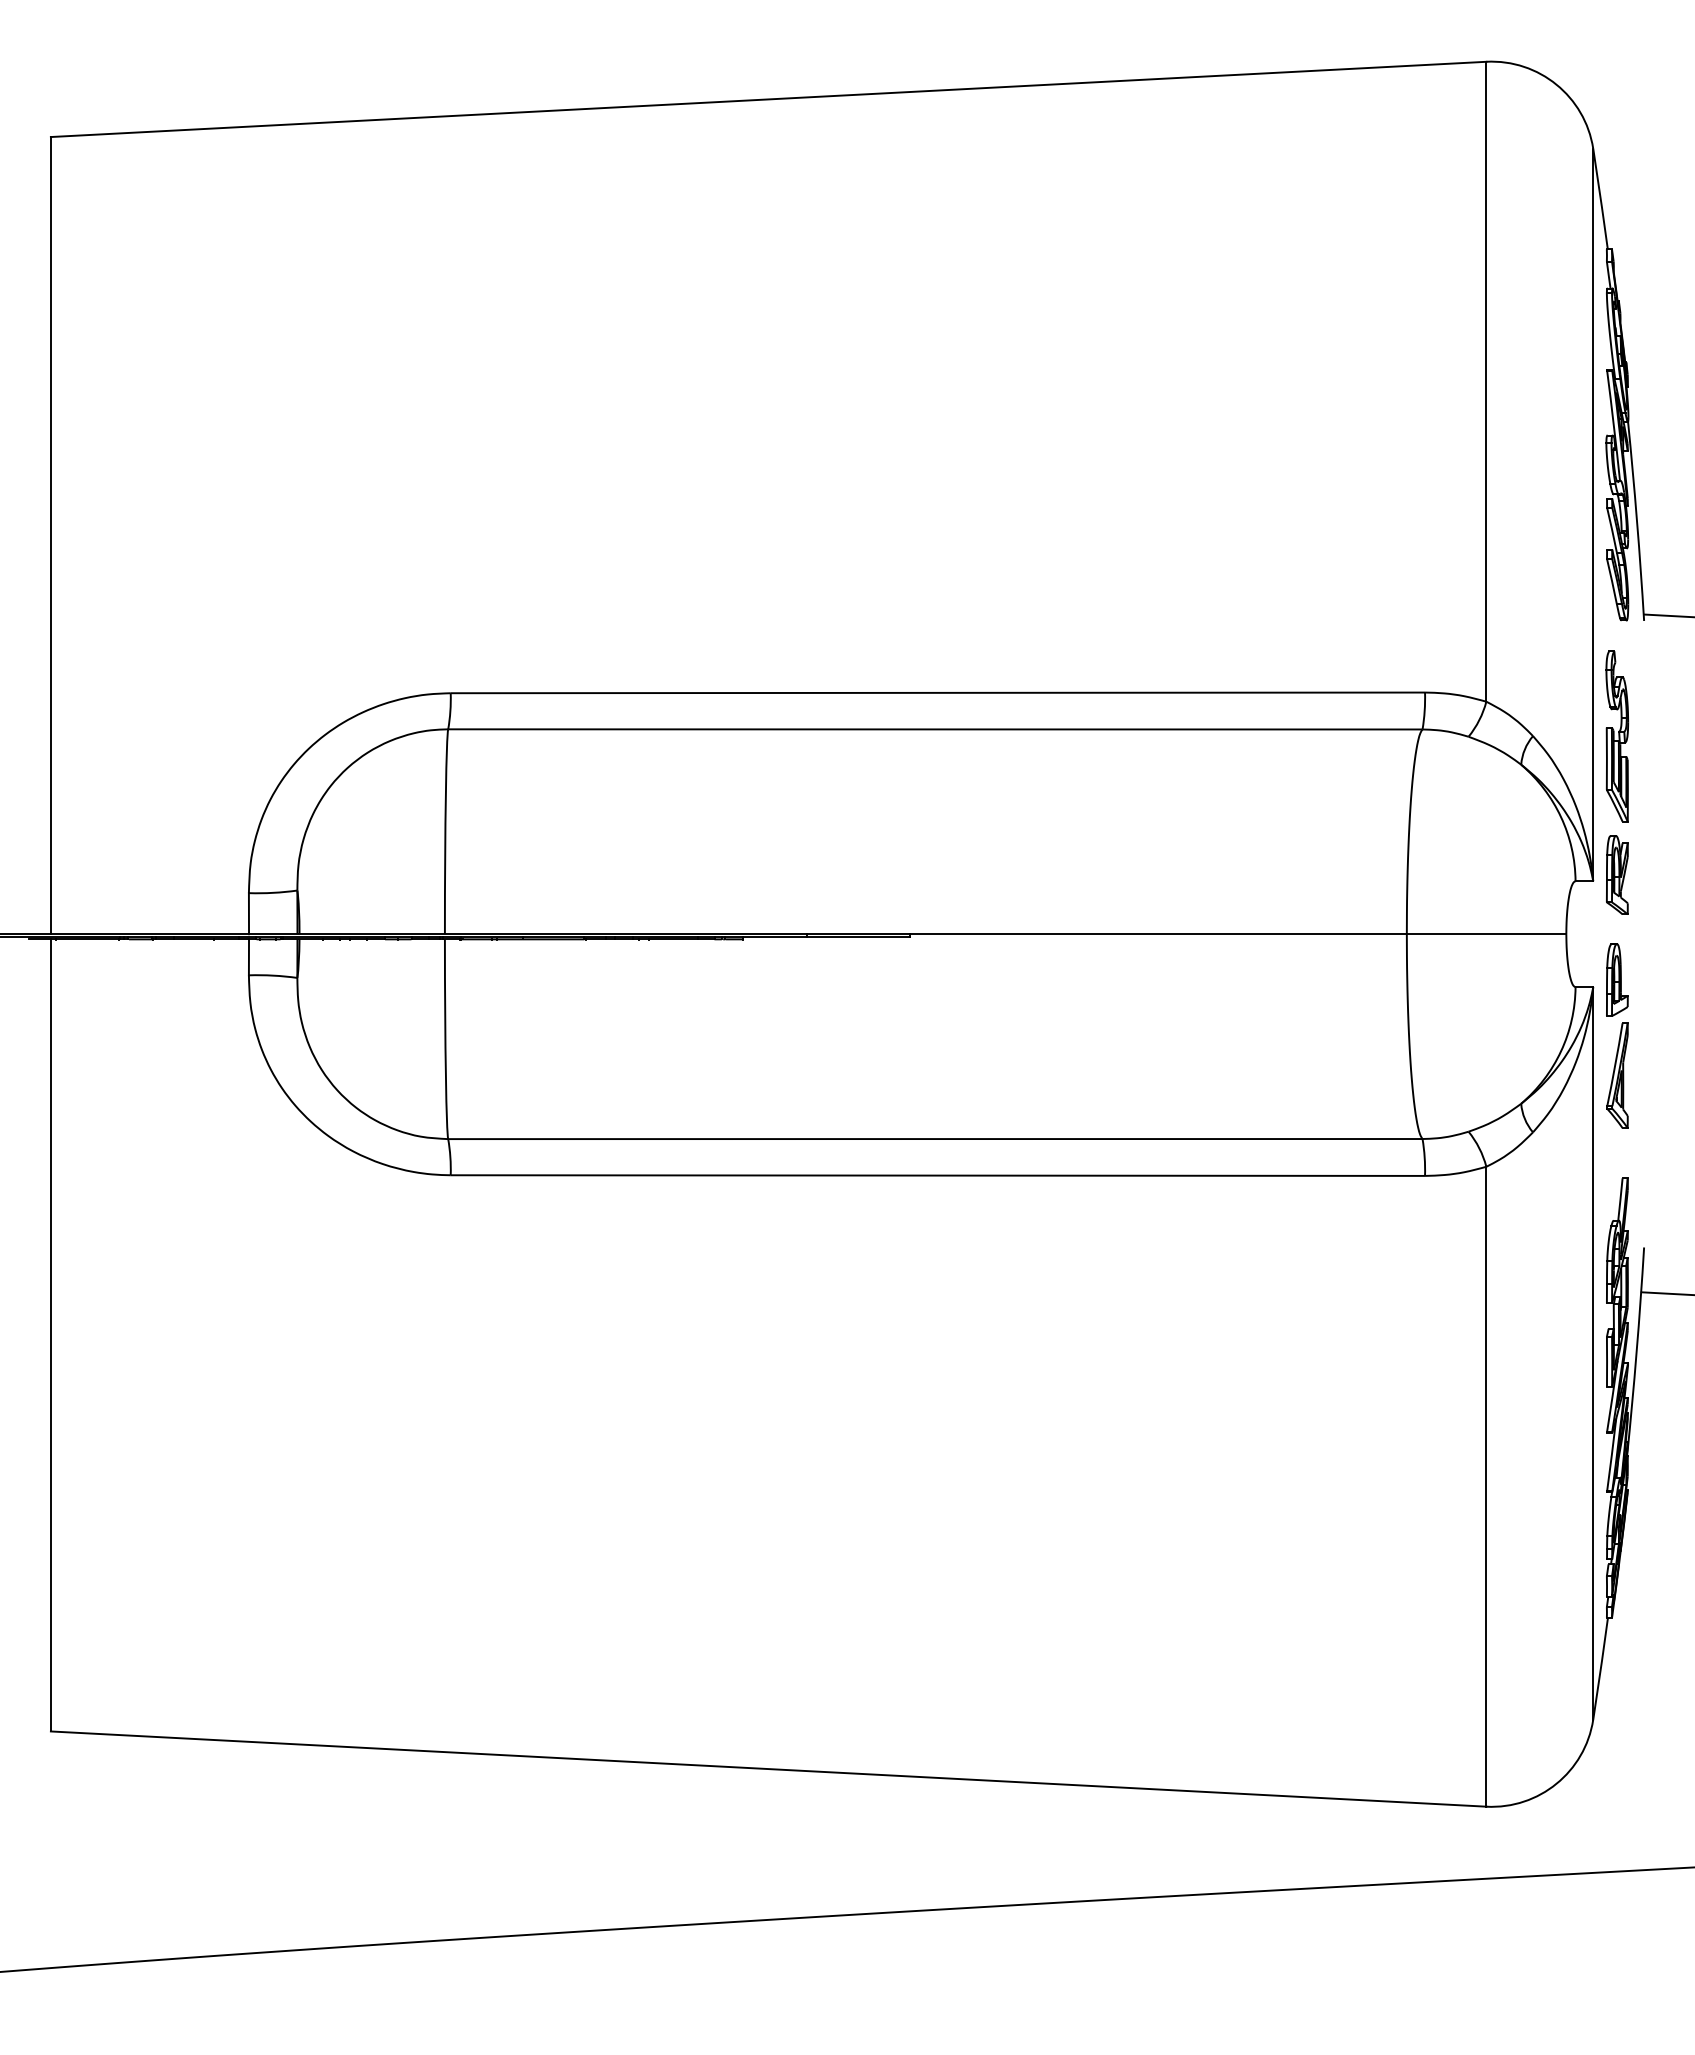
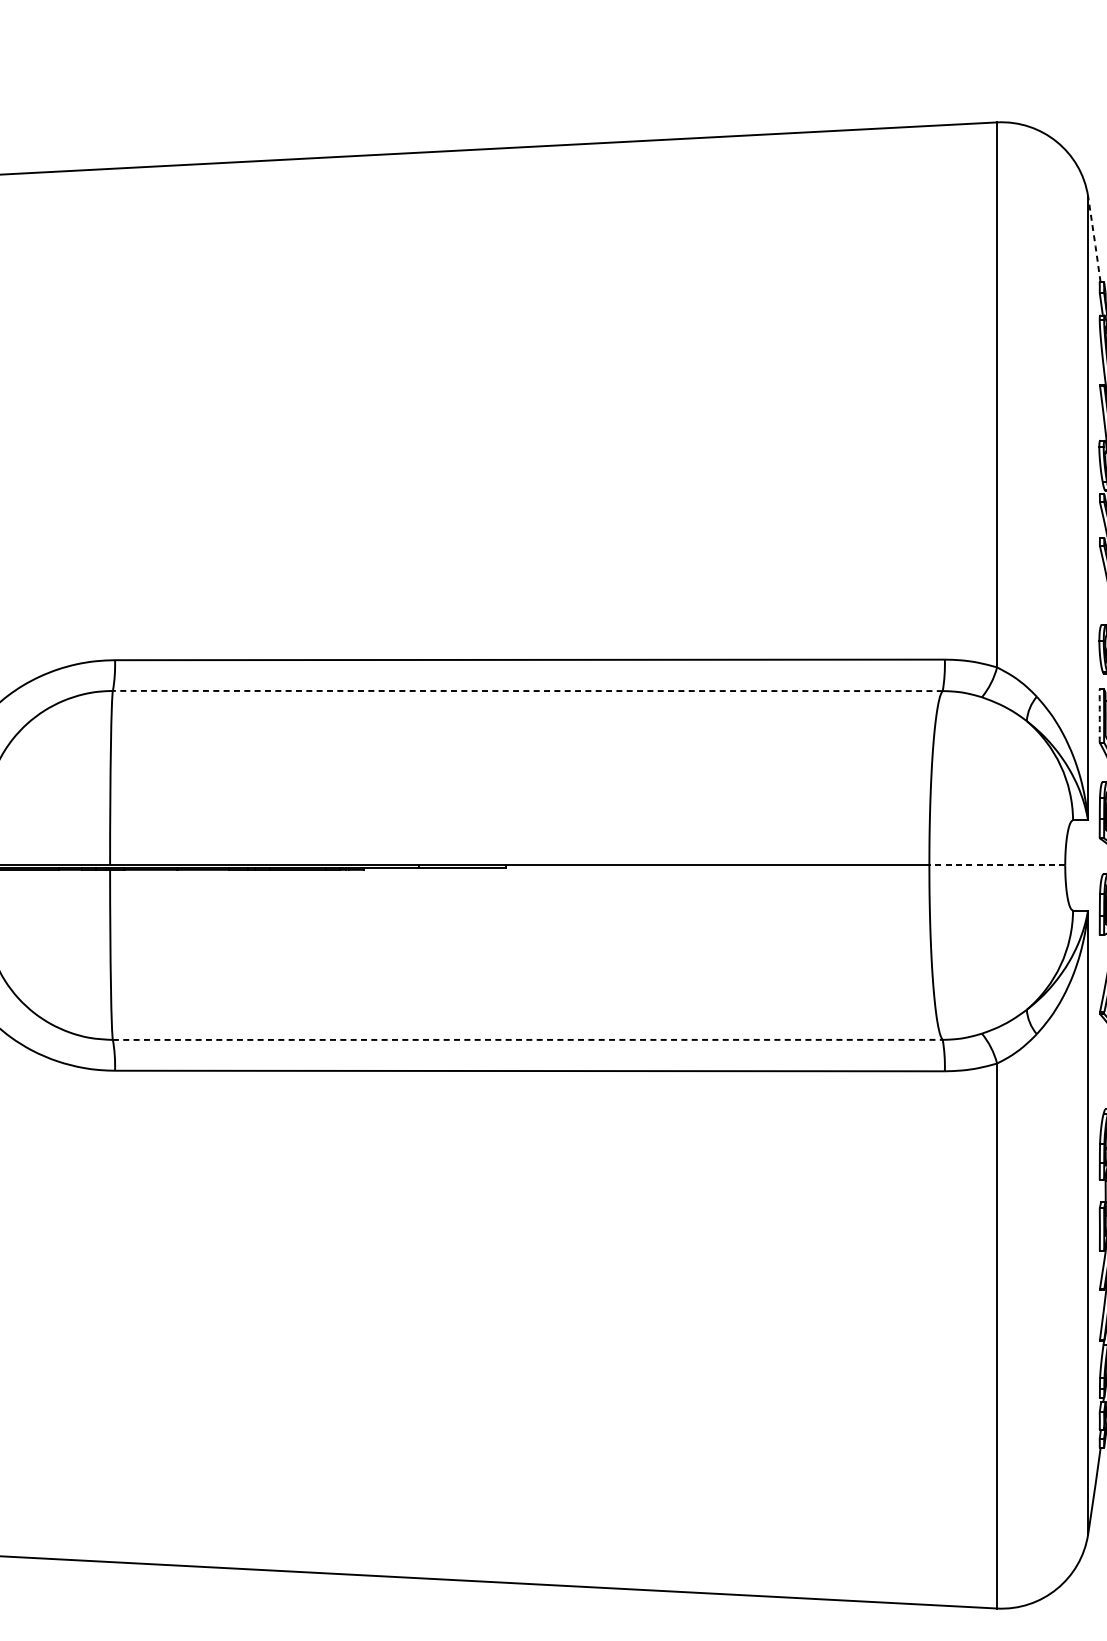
line: (1600, 199) -> (1094, 239), solid -> dashed
line: (935, 729) -> (527, 691), solid -> dashed
arc: (1606, 758) -> (1099, 715), solid -> dashed
line: (1486, 934) -> (997, 865), solid -> dashed
line: (935, 1139) -> (527, 1040), solid -> dashed

